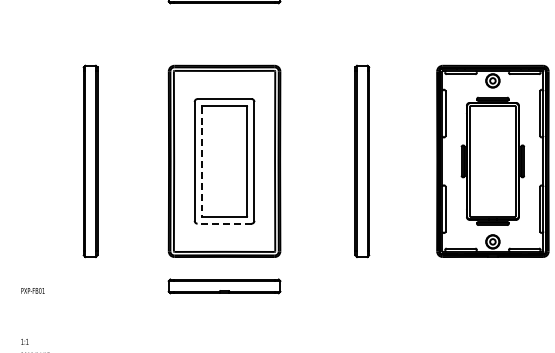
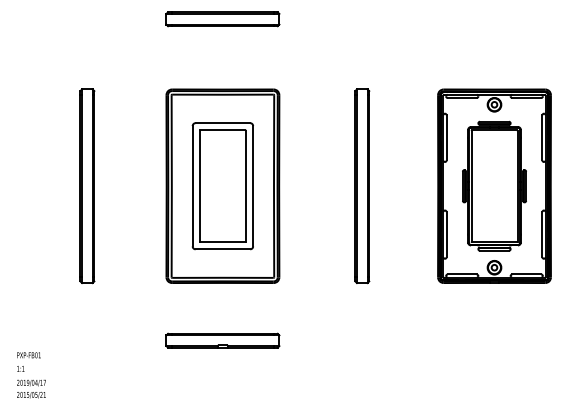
line: (201, 161) -> (199, 186), dashed -> solid
line: (224, 223) -> (222, 249), dashed -> solid
part: (224, 286) -> (222, 340), moved
text: (32, 291) -> (28, 355), moved

